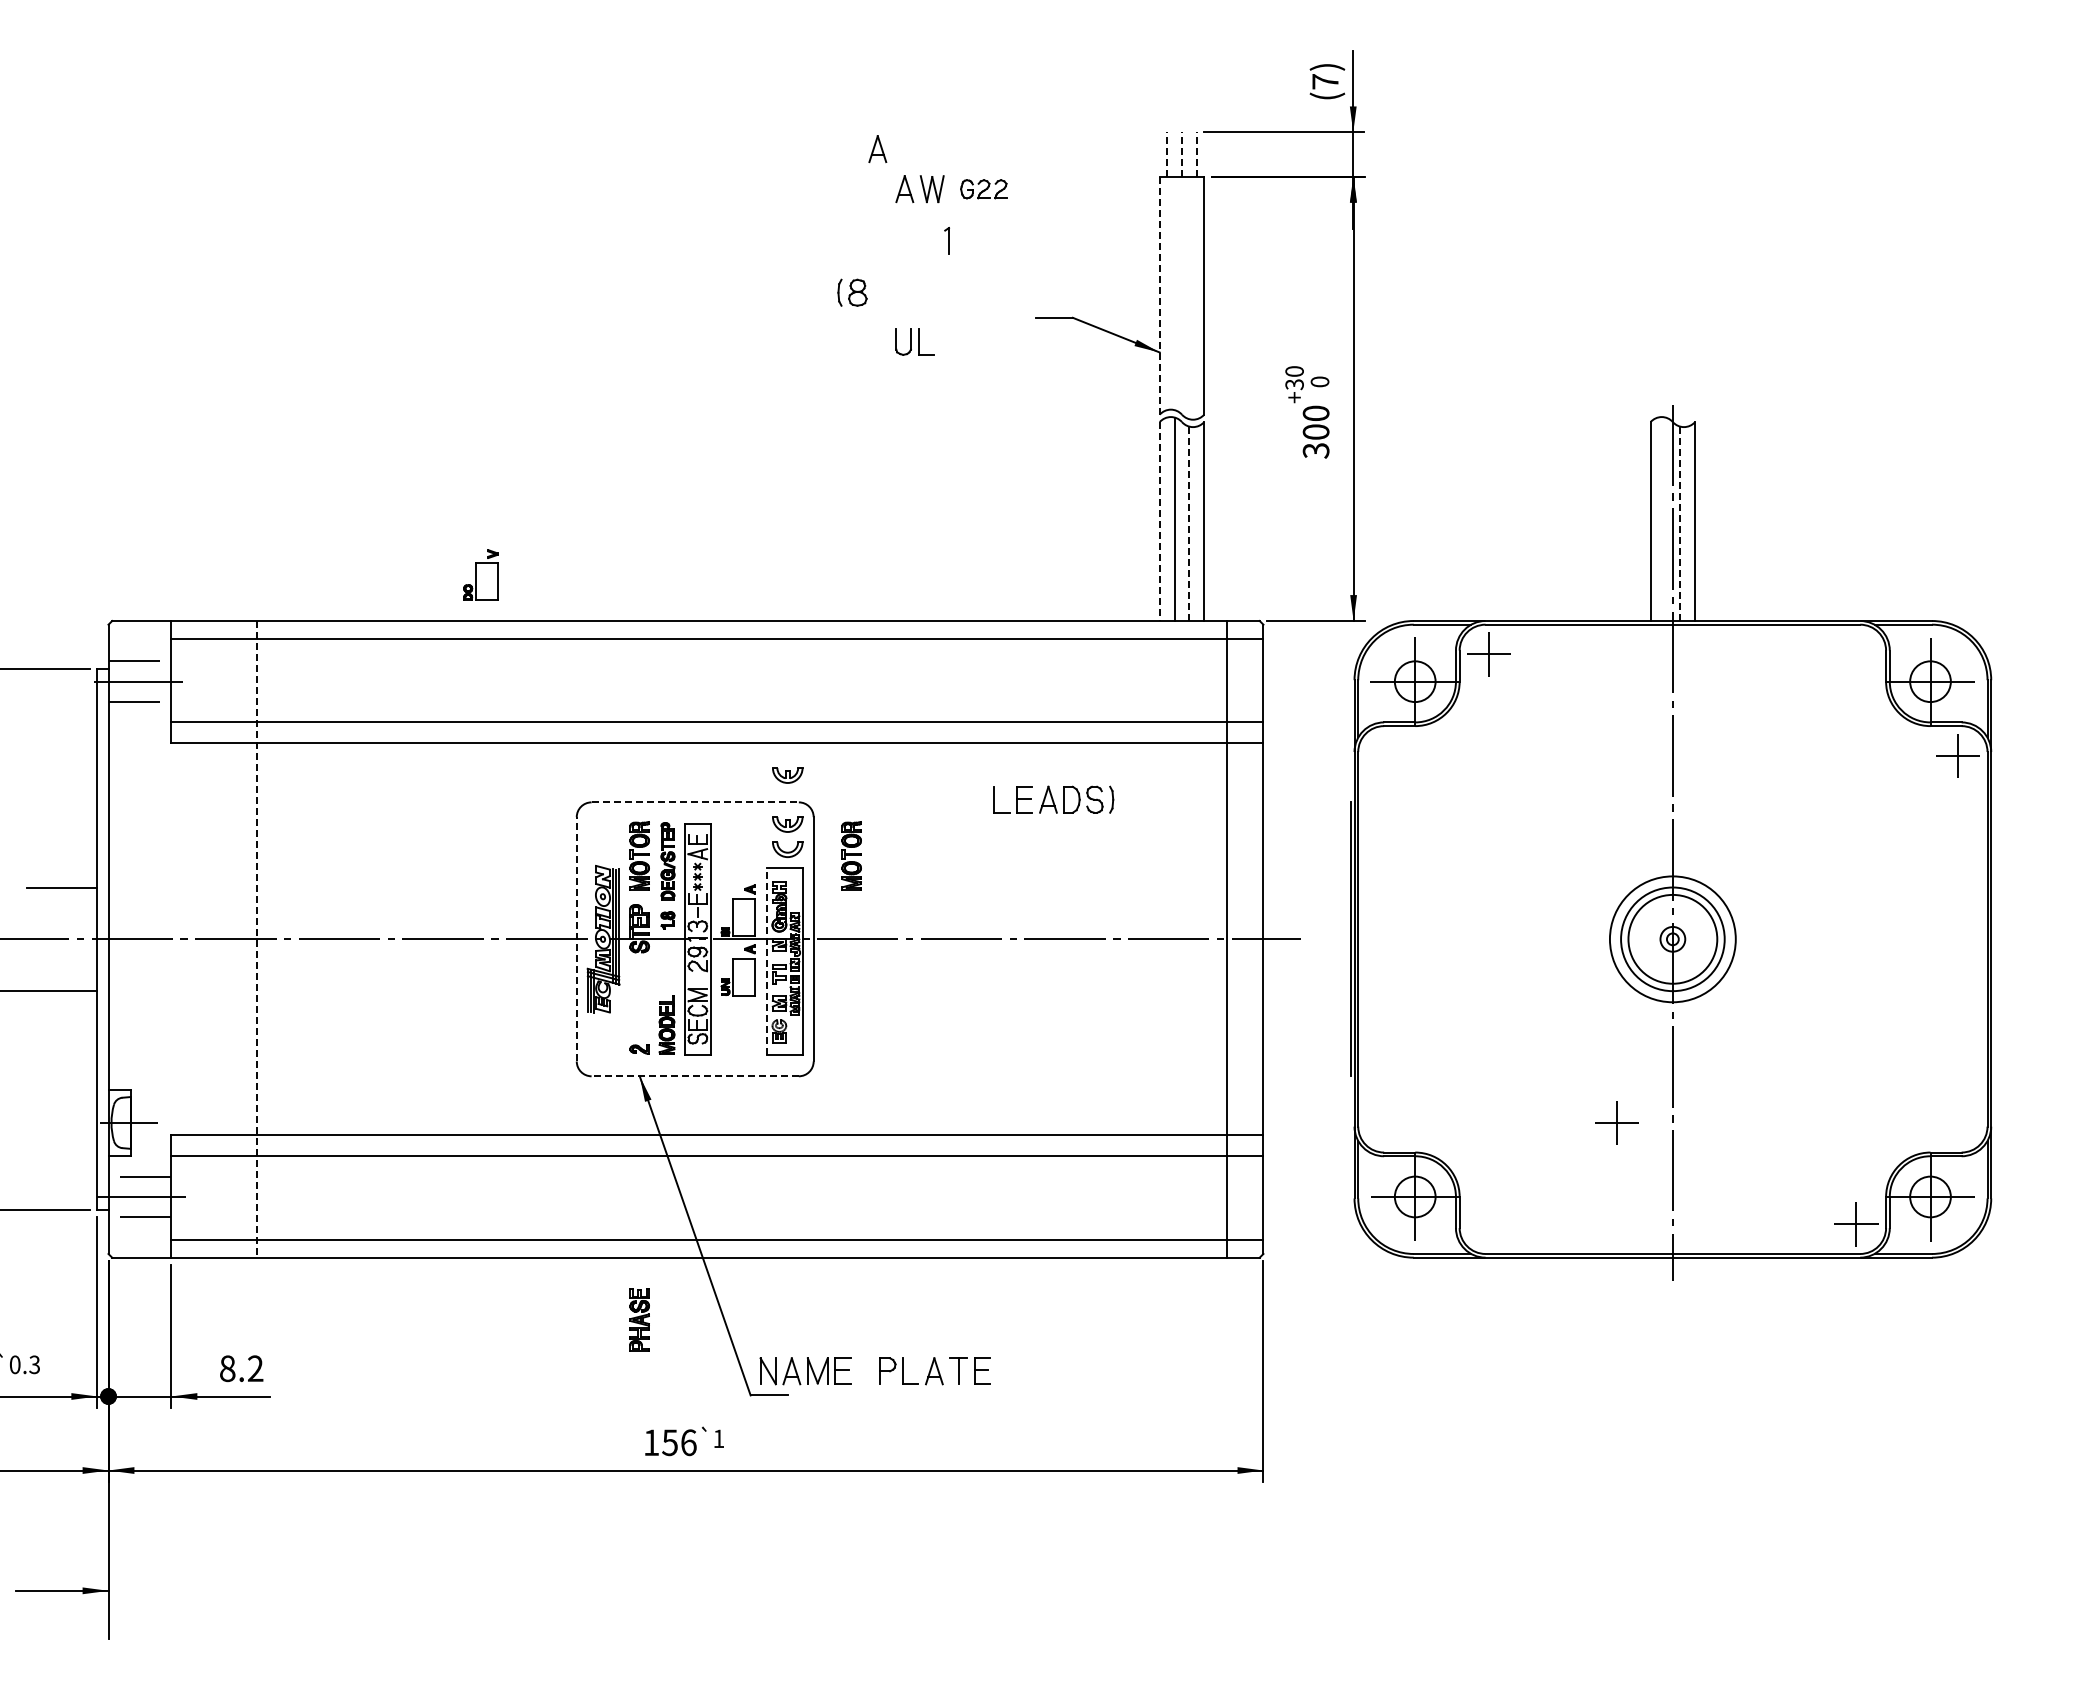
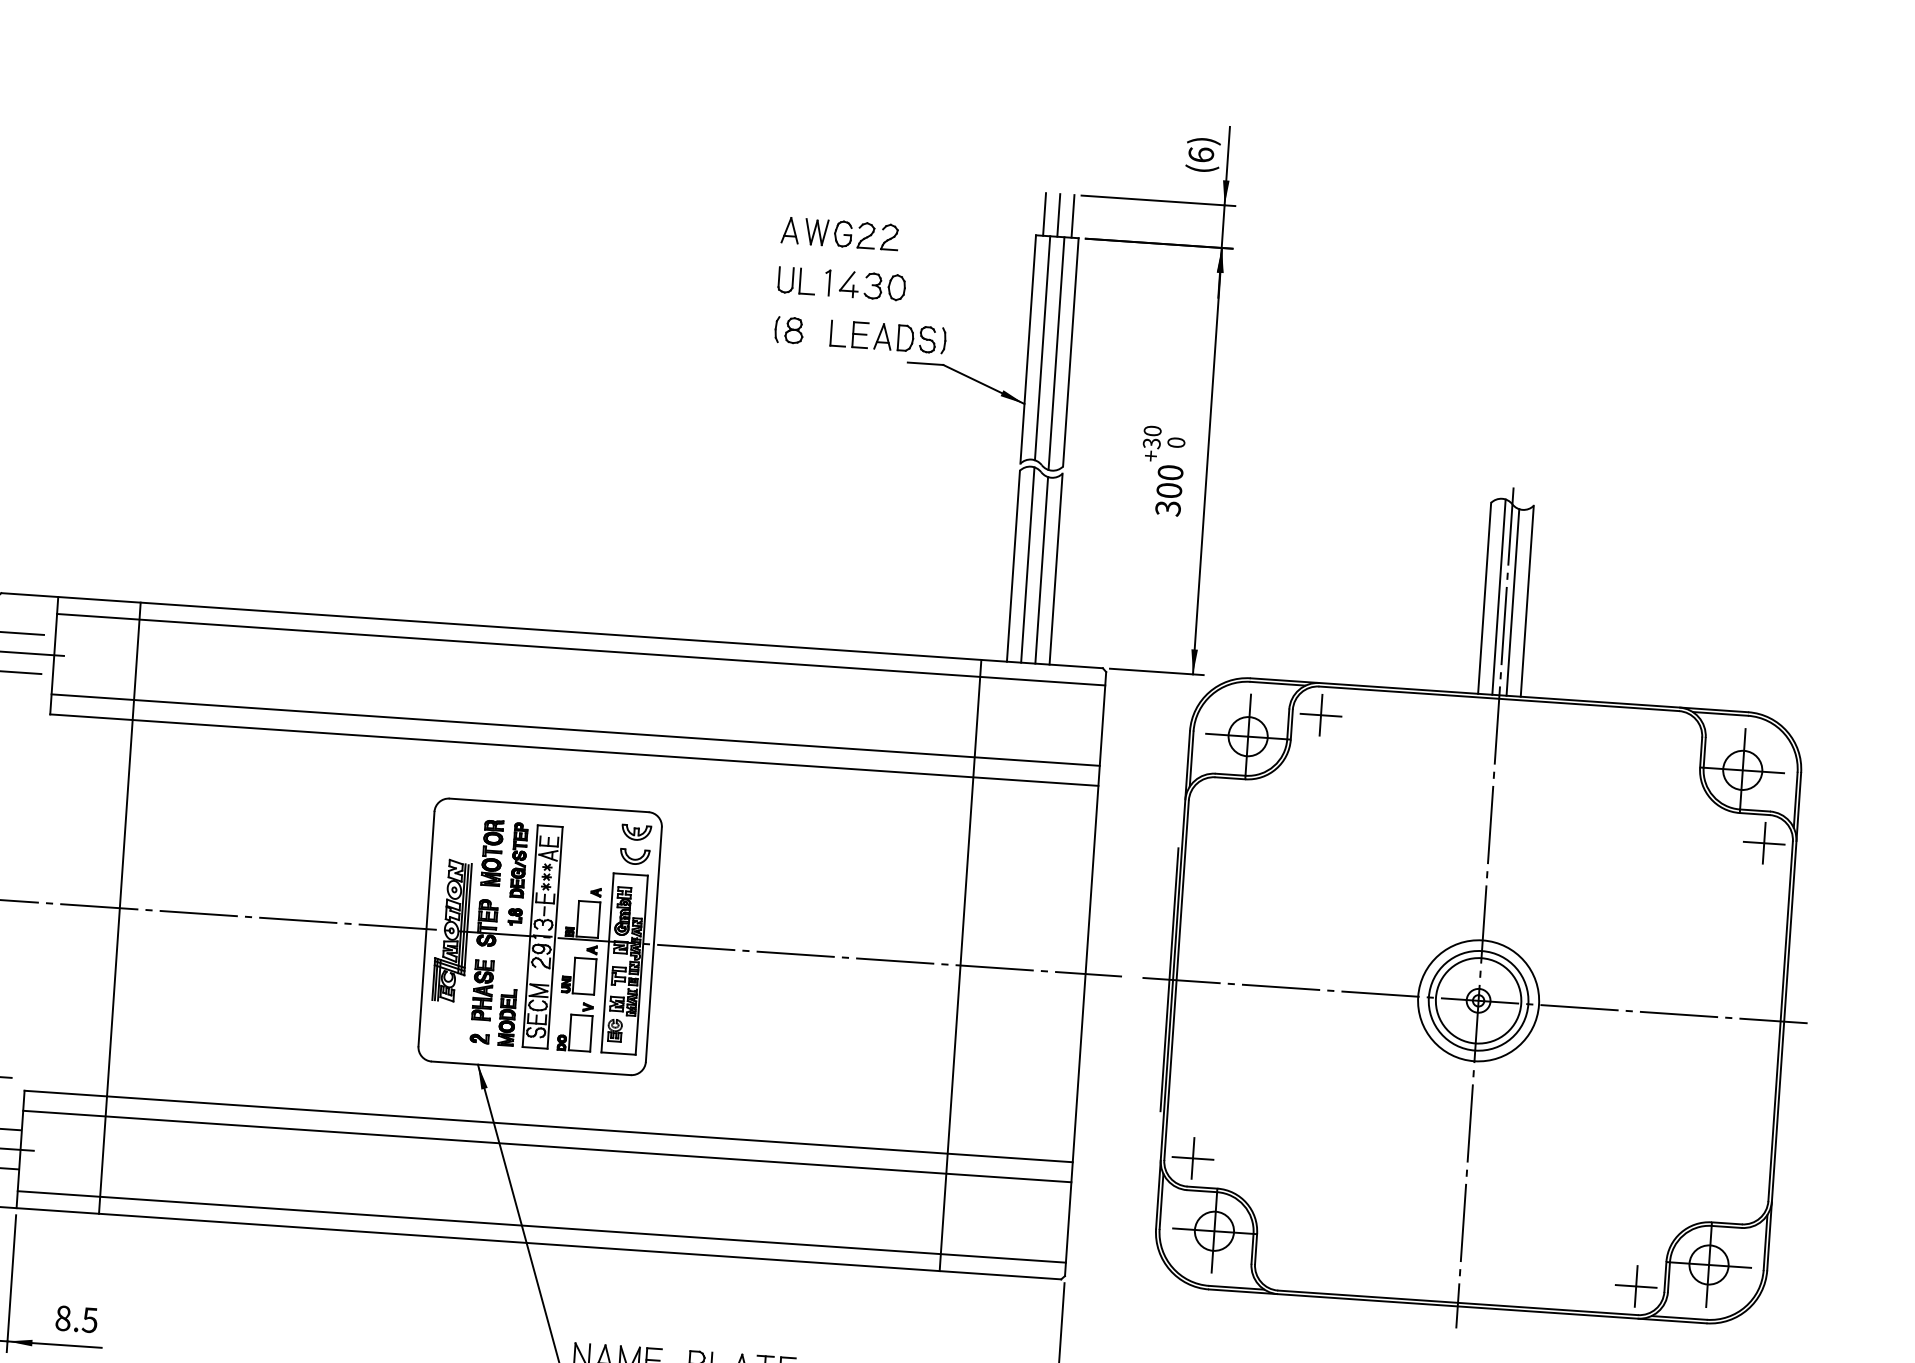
text: (1325, 81) -> (1201, 154), 7 -> 6
part: (877, 148) -> (766, 189), removed
line: (1167, 154) -> (1044, 214), dashed -> solid
line: (1182, 154) -> (1059, 215), dashed -> solid
line: (1196, 154) -> (1072, 216), dashed -> solid
part: (983, 189) -> (865, 235), size x1.43
part: (993, 240) -> (872, 285), added
part: (852, 292) -> (789, 330), moved
line: (1174, 293) -> (1042, 348), added
line: (1159, 295) -> (1027, 349), dashed -> solid
line: (1189, 297) -> (1056, 353), added
part: (914, 341) -> (796, 280), moved
line: (1665, 519) -> (1499, 597), added
line: (1159, 522) -> (1013, 567), dashed -> solid
line: (1189, 524) -> (1041, 571), dashed -> solid
line: (1680, 524) -> (1513, 603), dashed -> solid
part: (480, 574) -> (574, 1026), moved
part: (787, 775) -> (639, 785), removed
part: (1053, 799) -> (888, 336), moved
line: (695, 802) -> (549, 805), dashed -> solid
part: (851, 855) -> (695, 866), removed
line: (576, 938) -> (426, 928), dashed -> solid
line: (257, 939) -> (120, 908), dashed -> solid
line: (1227, 939) -> (960, 965), moved
line: (1668, 939) -> (1474, 1000), added
line: (766, 961) -> (607, 962), dashed -> solid
line: (695, 1076) -> (531, 1068), dashed -> solid
part: (1616, 1122) -> (1192, 1157), moved
part: (639, 1319) -> (482, 990), moved
text: (255, 1368) -> (90, 1320), 8.2 -> 8.5

